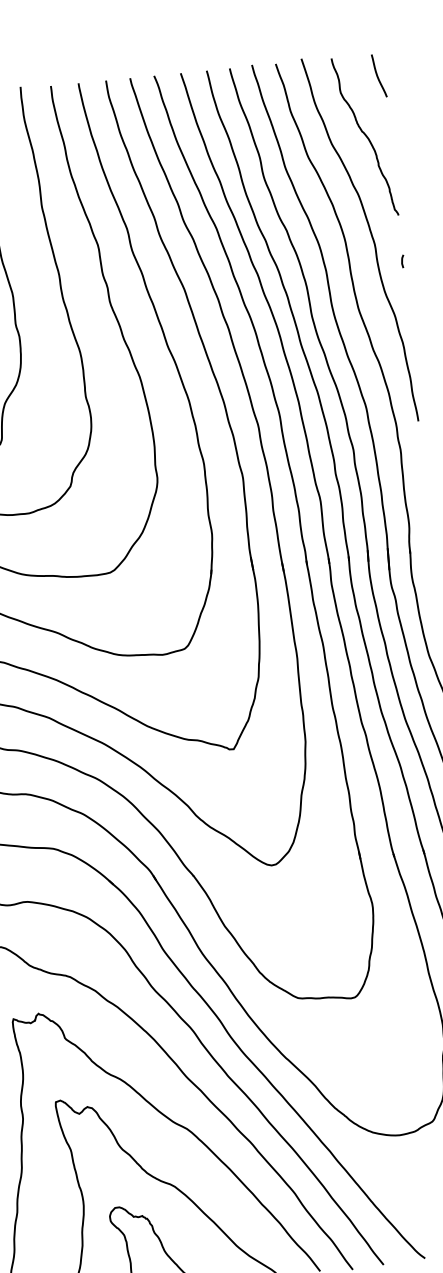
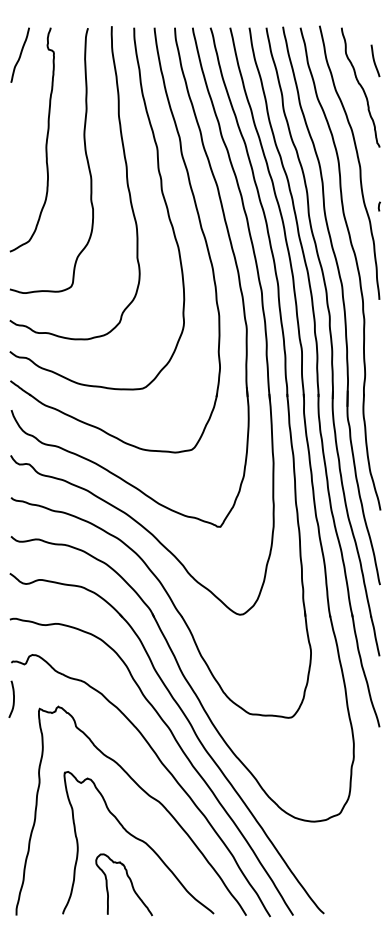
curve: (377, 75) -> (374, 60), moved
curve: (401, 261) -> (378, 206), moved

